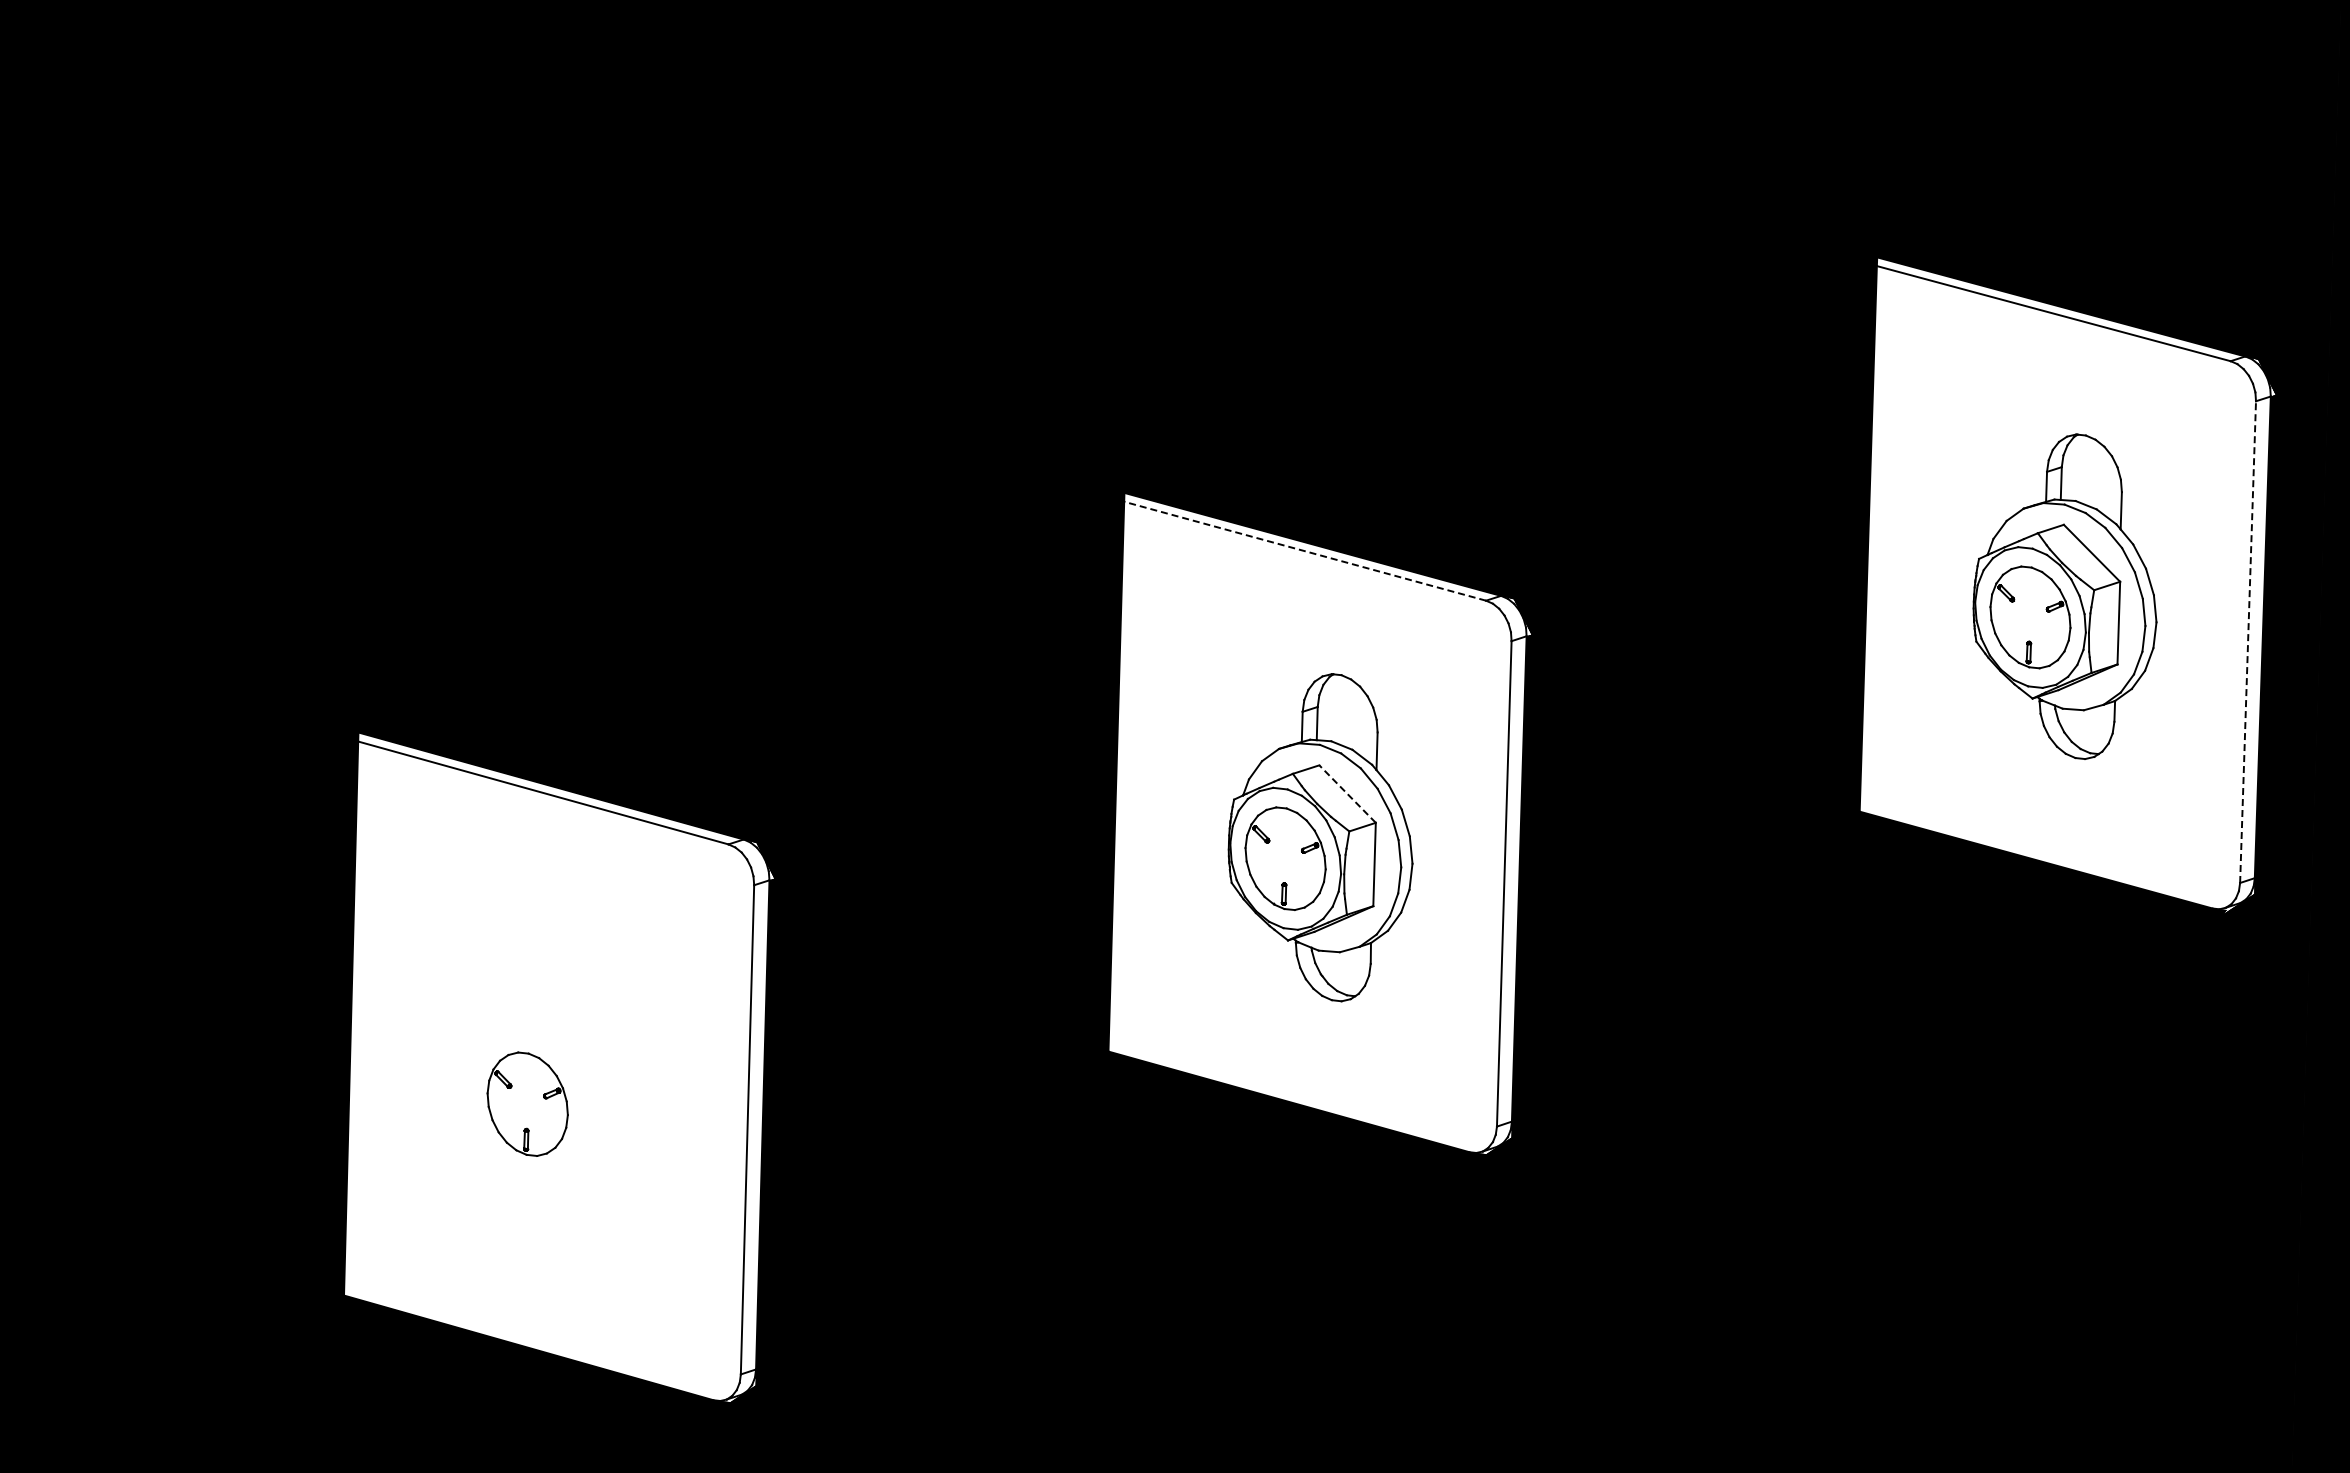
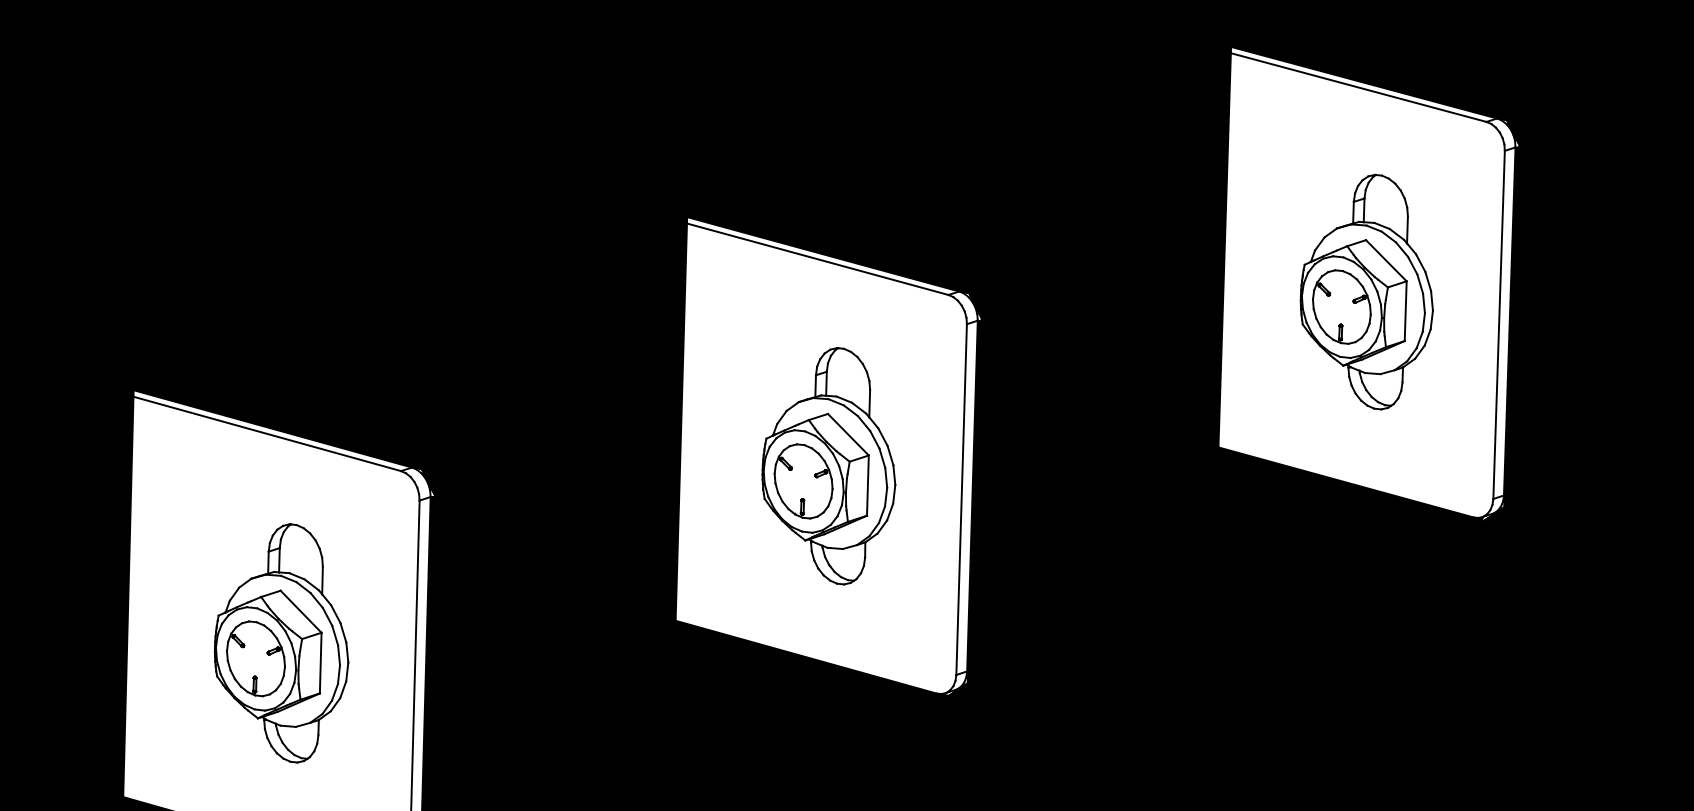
line: (1305, 551) -> (818, 259), dashed -> solid
line: (2248, 642) -> (1499, 325), dashed -> solid
line: (1347, 793) -> (848, 434), dashed -> solid
part: (562, 1082) -> (281, 643), added

